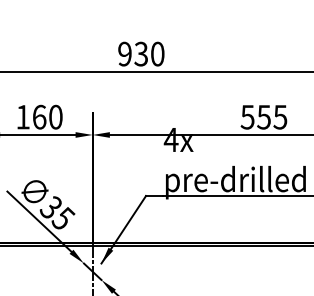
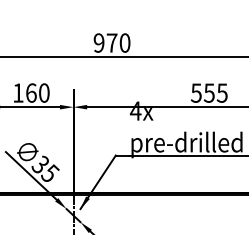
text: (140, 53) -> (111, 42), 930 -> 970

